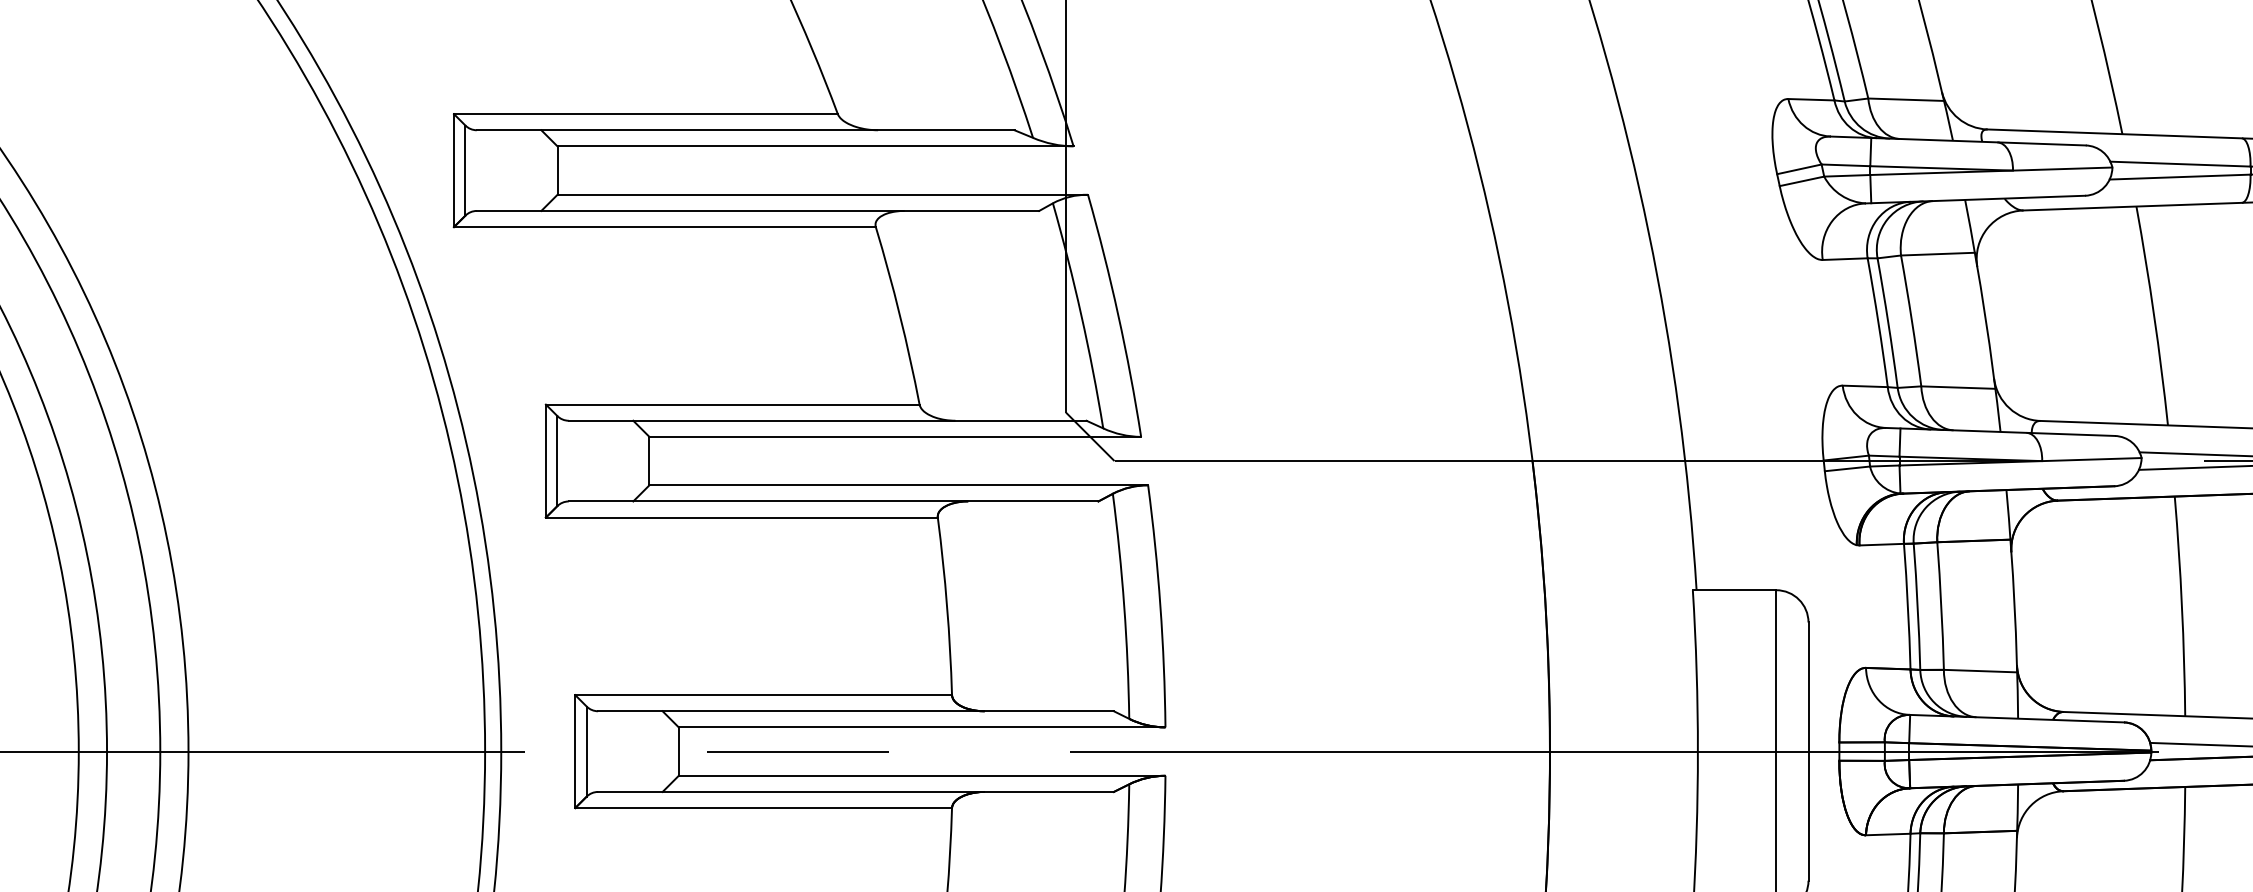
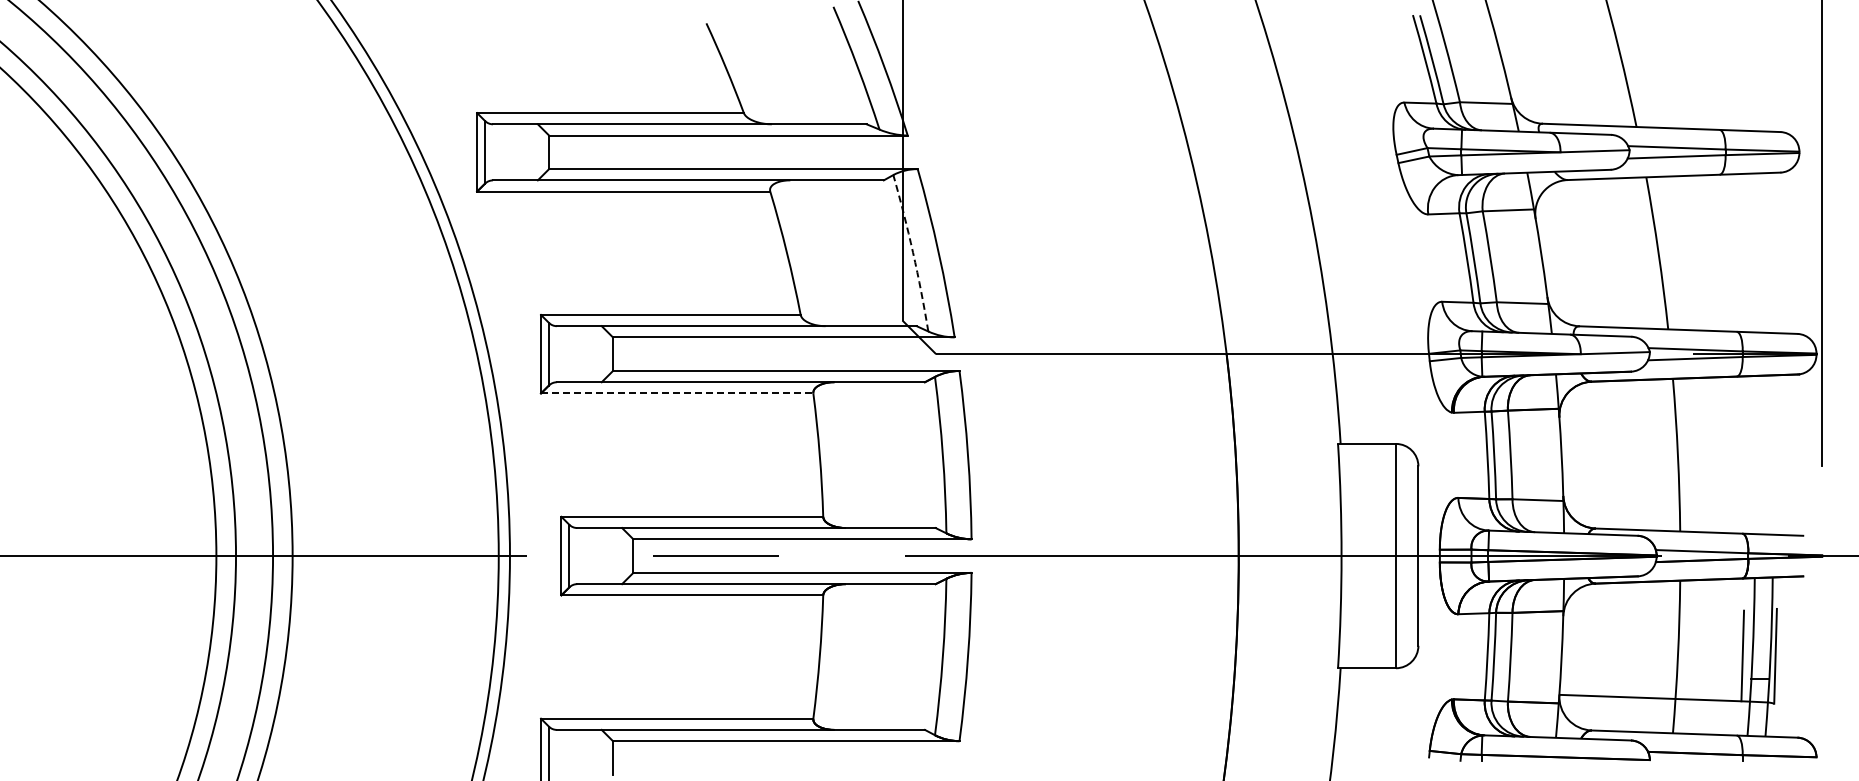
arc: (1081, 314) -> (913, 252), solid -> dashed
line: (742, 517) -> (677, 393), solid -> dashed

